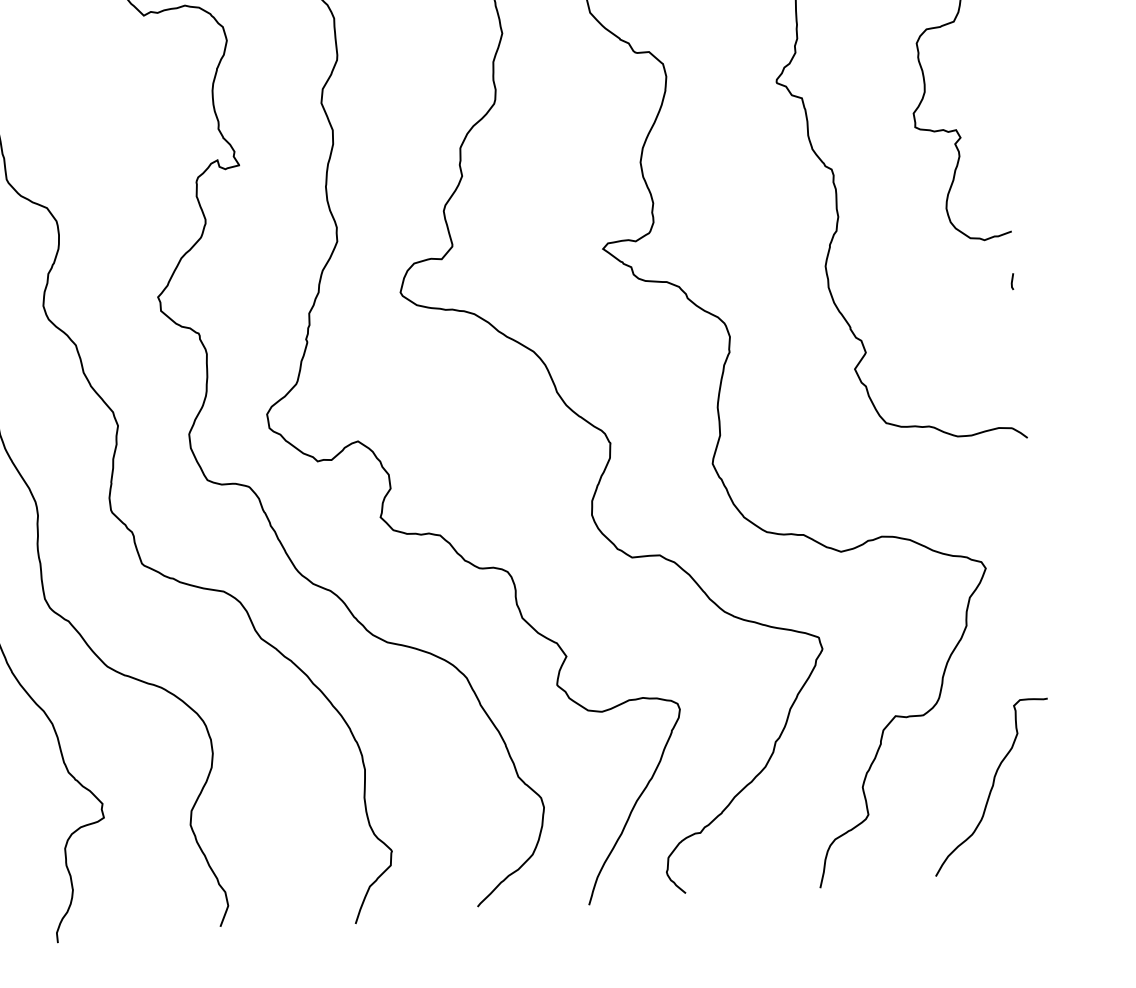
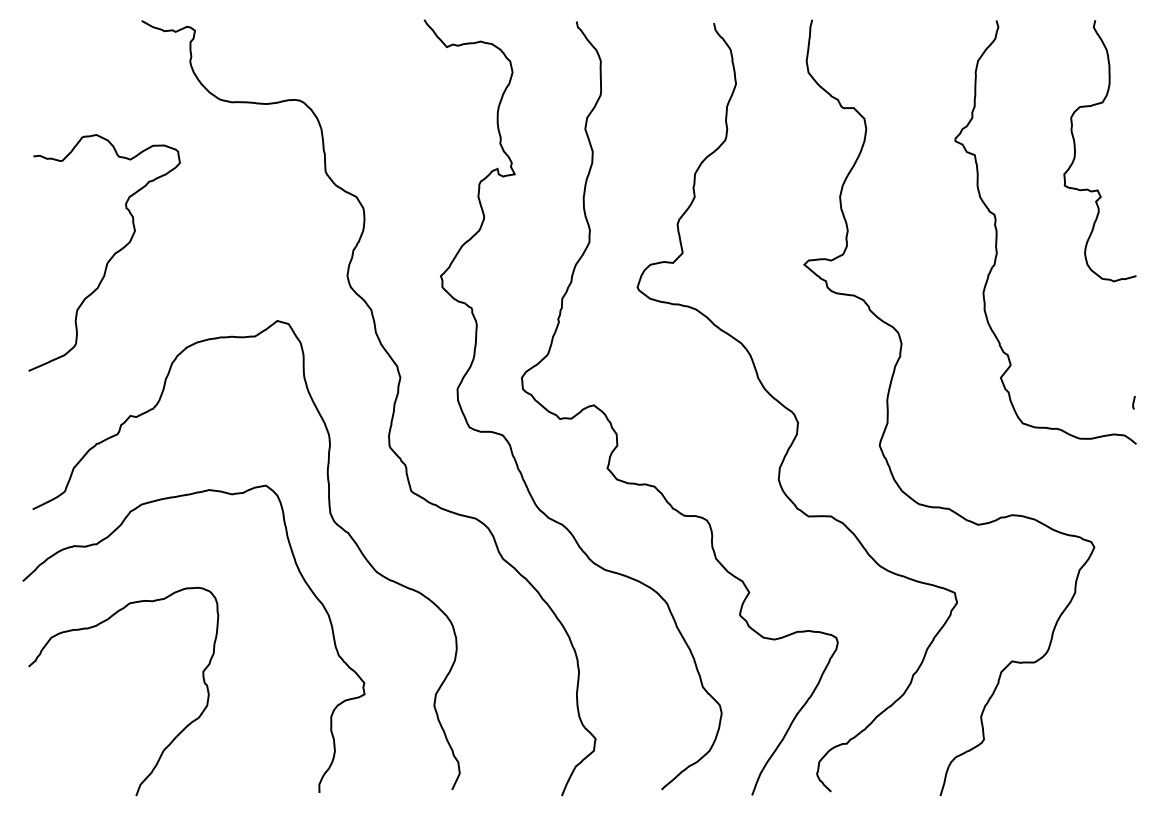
line: (1012, 281) -> (1133, 402), moved
curve: (991, 786) -> (1085, 724), removed

